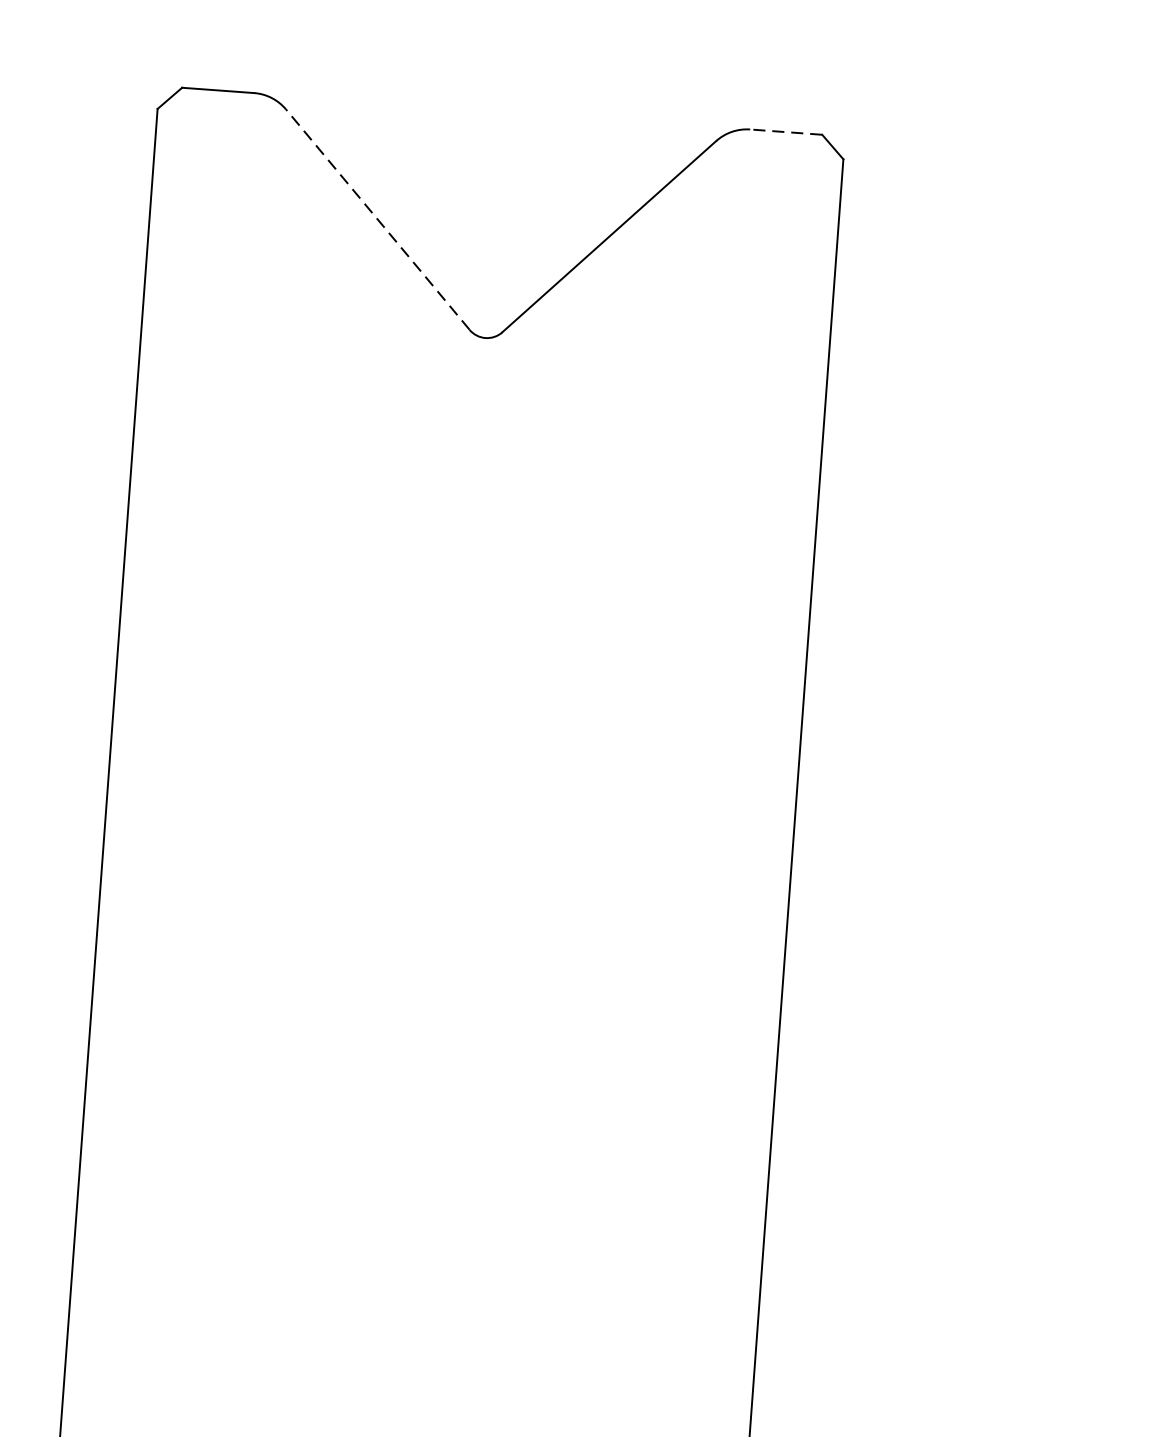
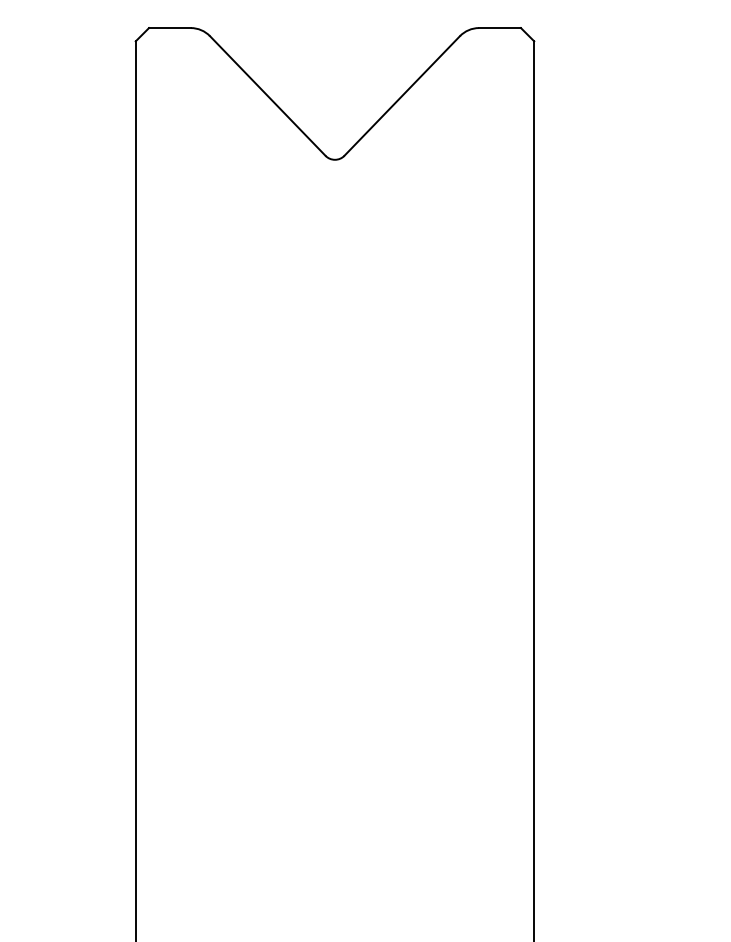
line: (786, 132) -> (500, 28), dashed -> solid
line: (377, 218) -> (267, 95), dashed -> solid

